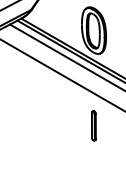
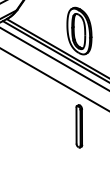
part: (93, 125) -> (78, 125), size x1.43

